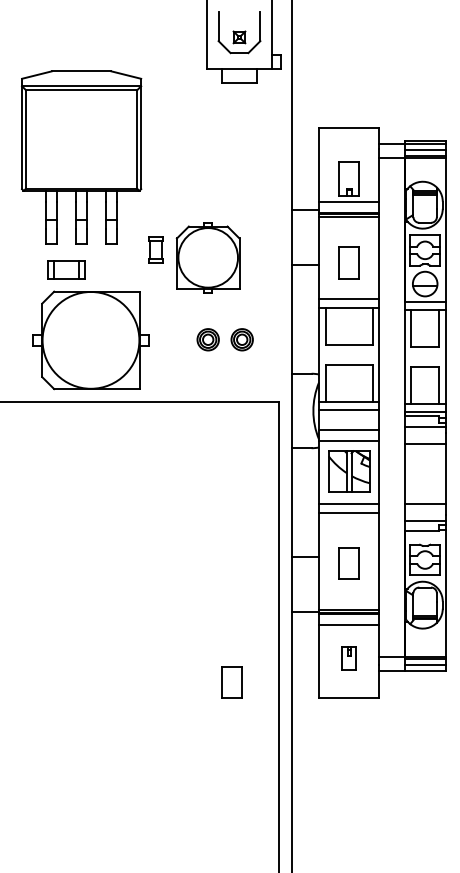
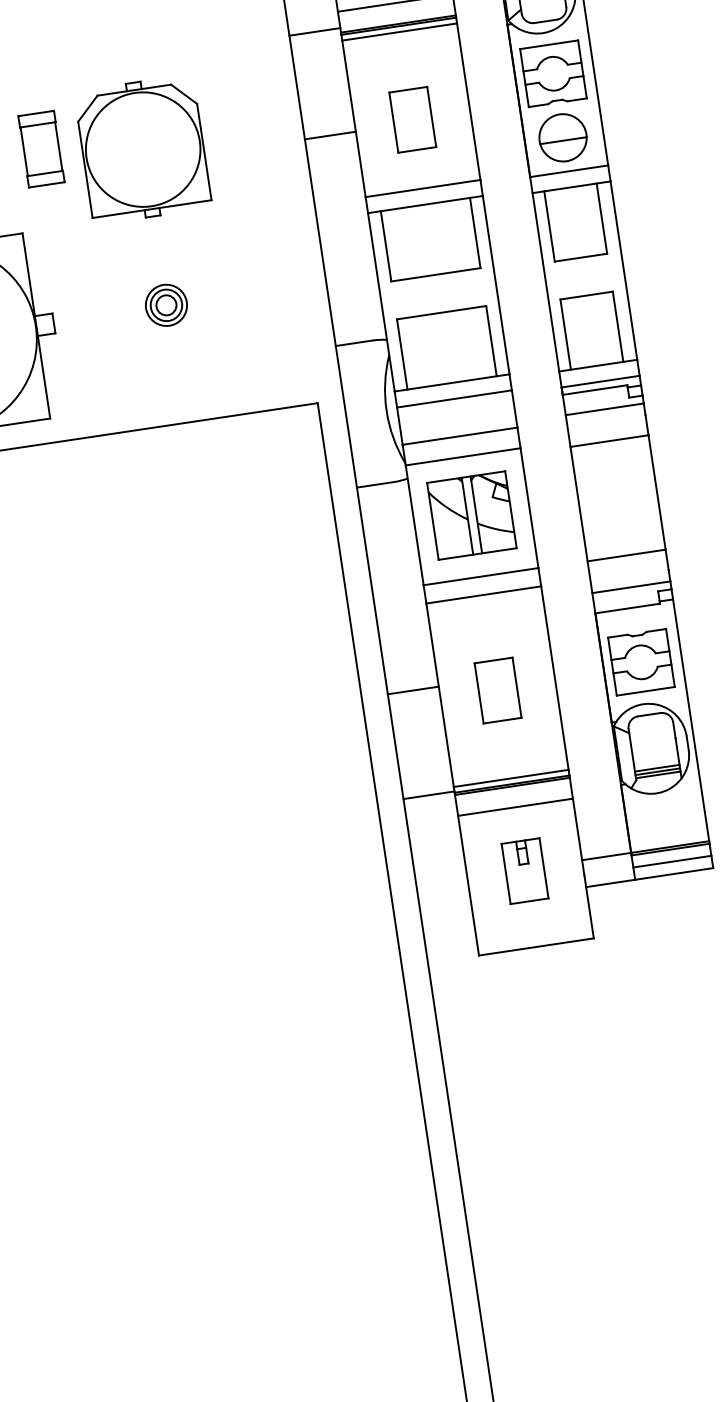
part: (155, 249) -> (40, 148), size x1.43
part: (241, 339) -> (229, 295), removed
part: (348, 658) -> (523, 871), size x1.43
part: (231, 682) -> (308, 950), removed

